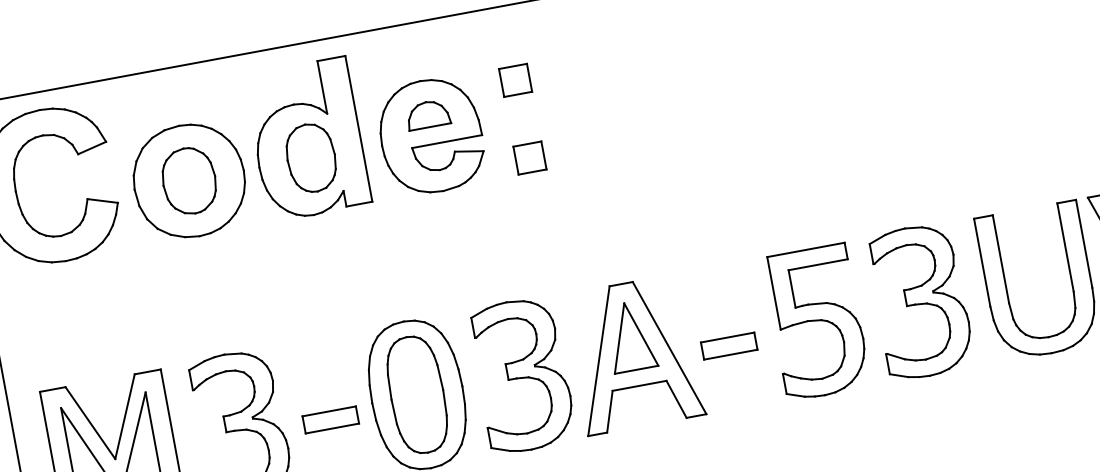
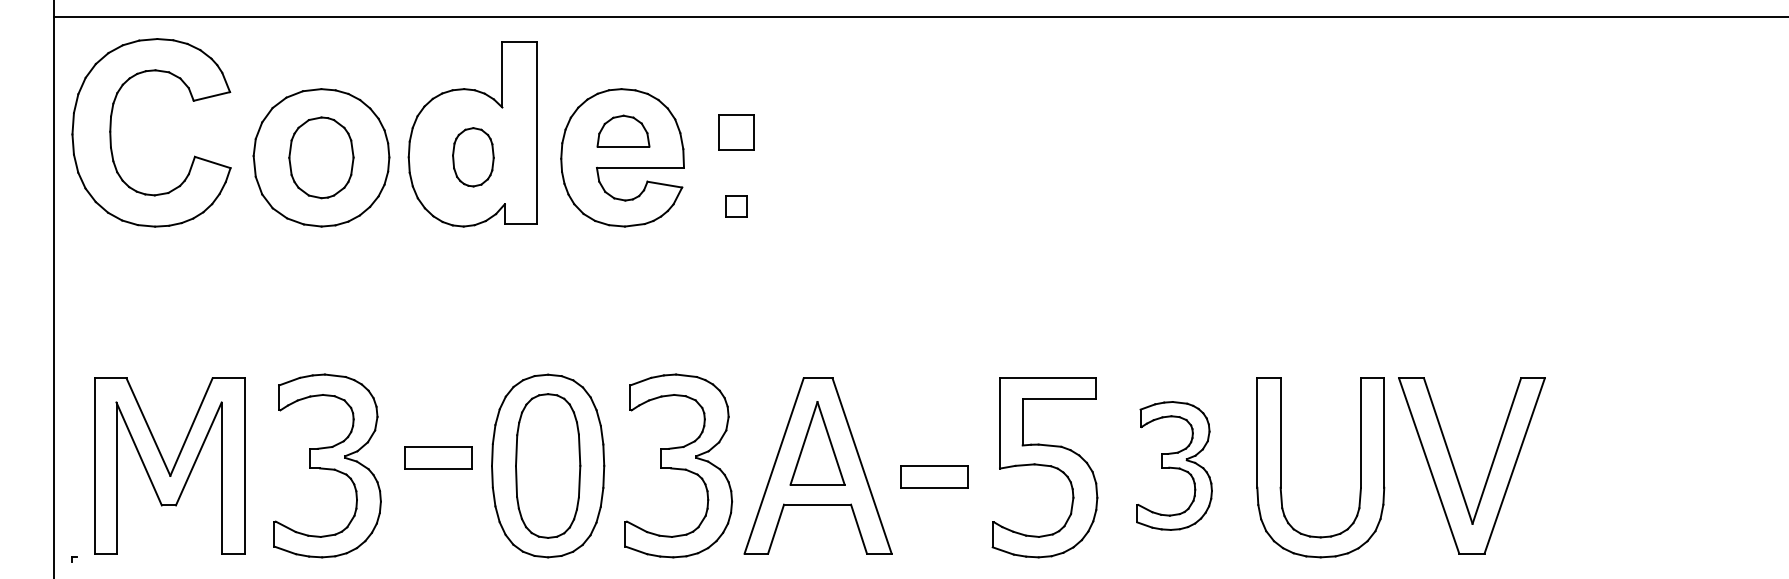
part: (515, 80) -> (736, 132), moved
part: (311, 157) -> (473, 156), size x0.7
part: (530, 158) -> (736, 206), size x0.6
part: (920, 301) -> (1174, 465), size x0.7
part: (330, 419) -> (438, 457), moved

